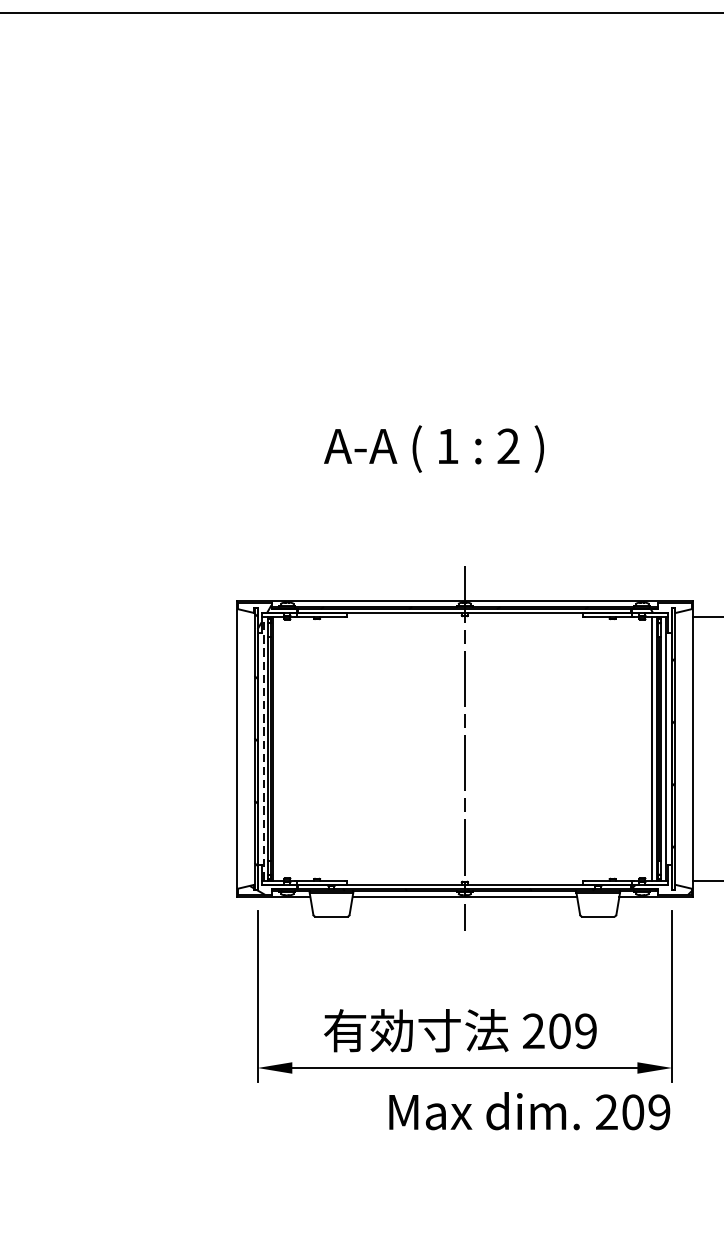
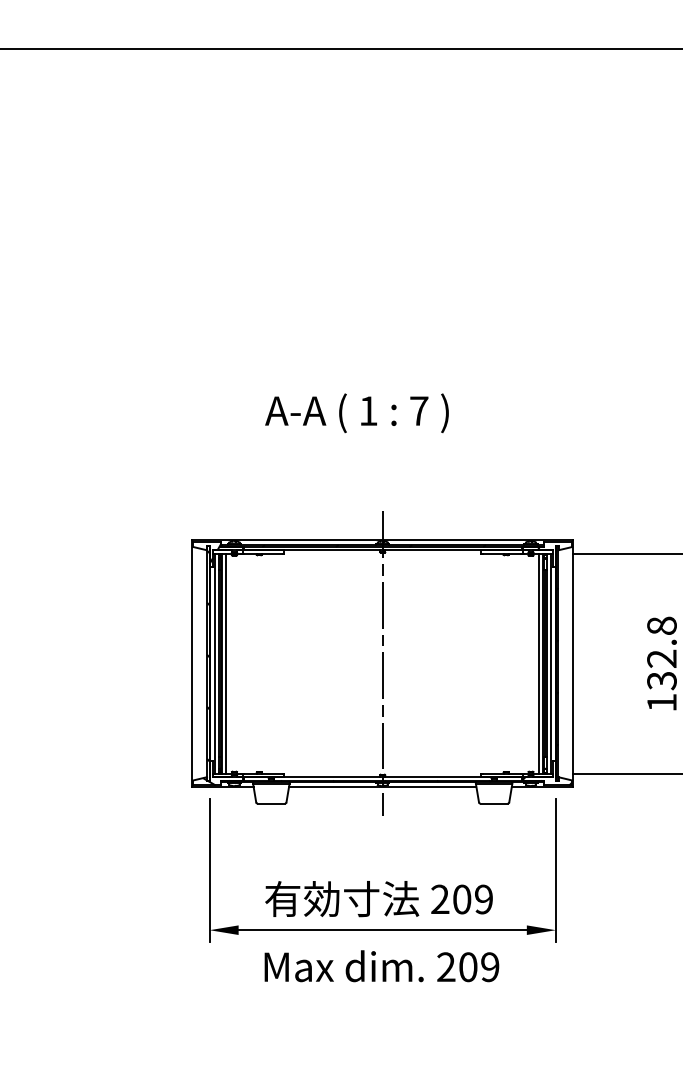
text: (508, 445) -> (419, 410), 2 -> 7
line: (263, 748) -> (214, 663), dashed -> solid
line: (277, 748) -> (226, 663), added
text: (529, 1111) -> (381, 966), moved

